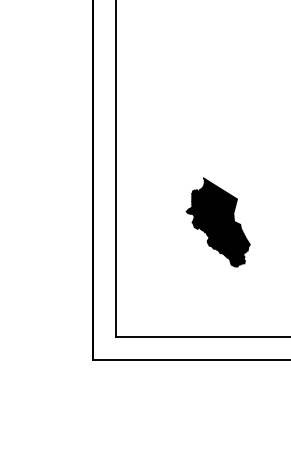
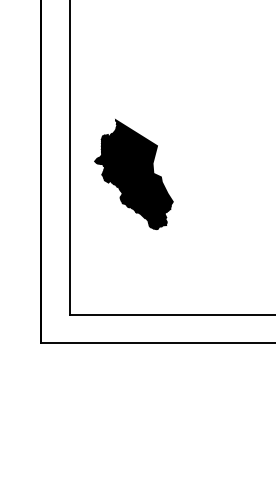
part: (217, 222) -> (132, 174), moved

